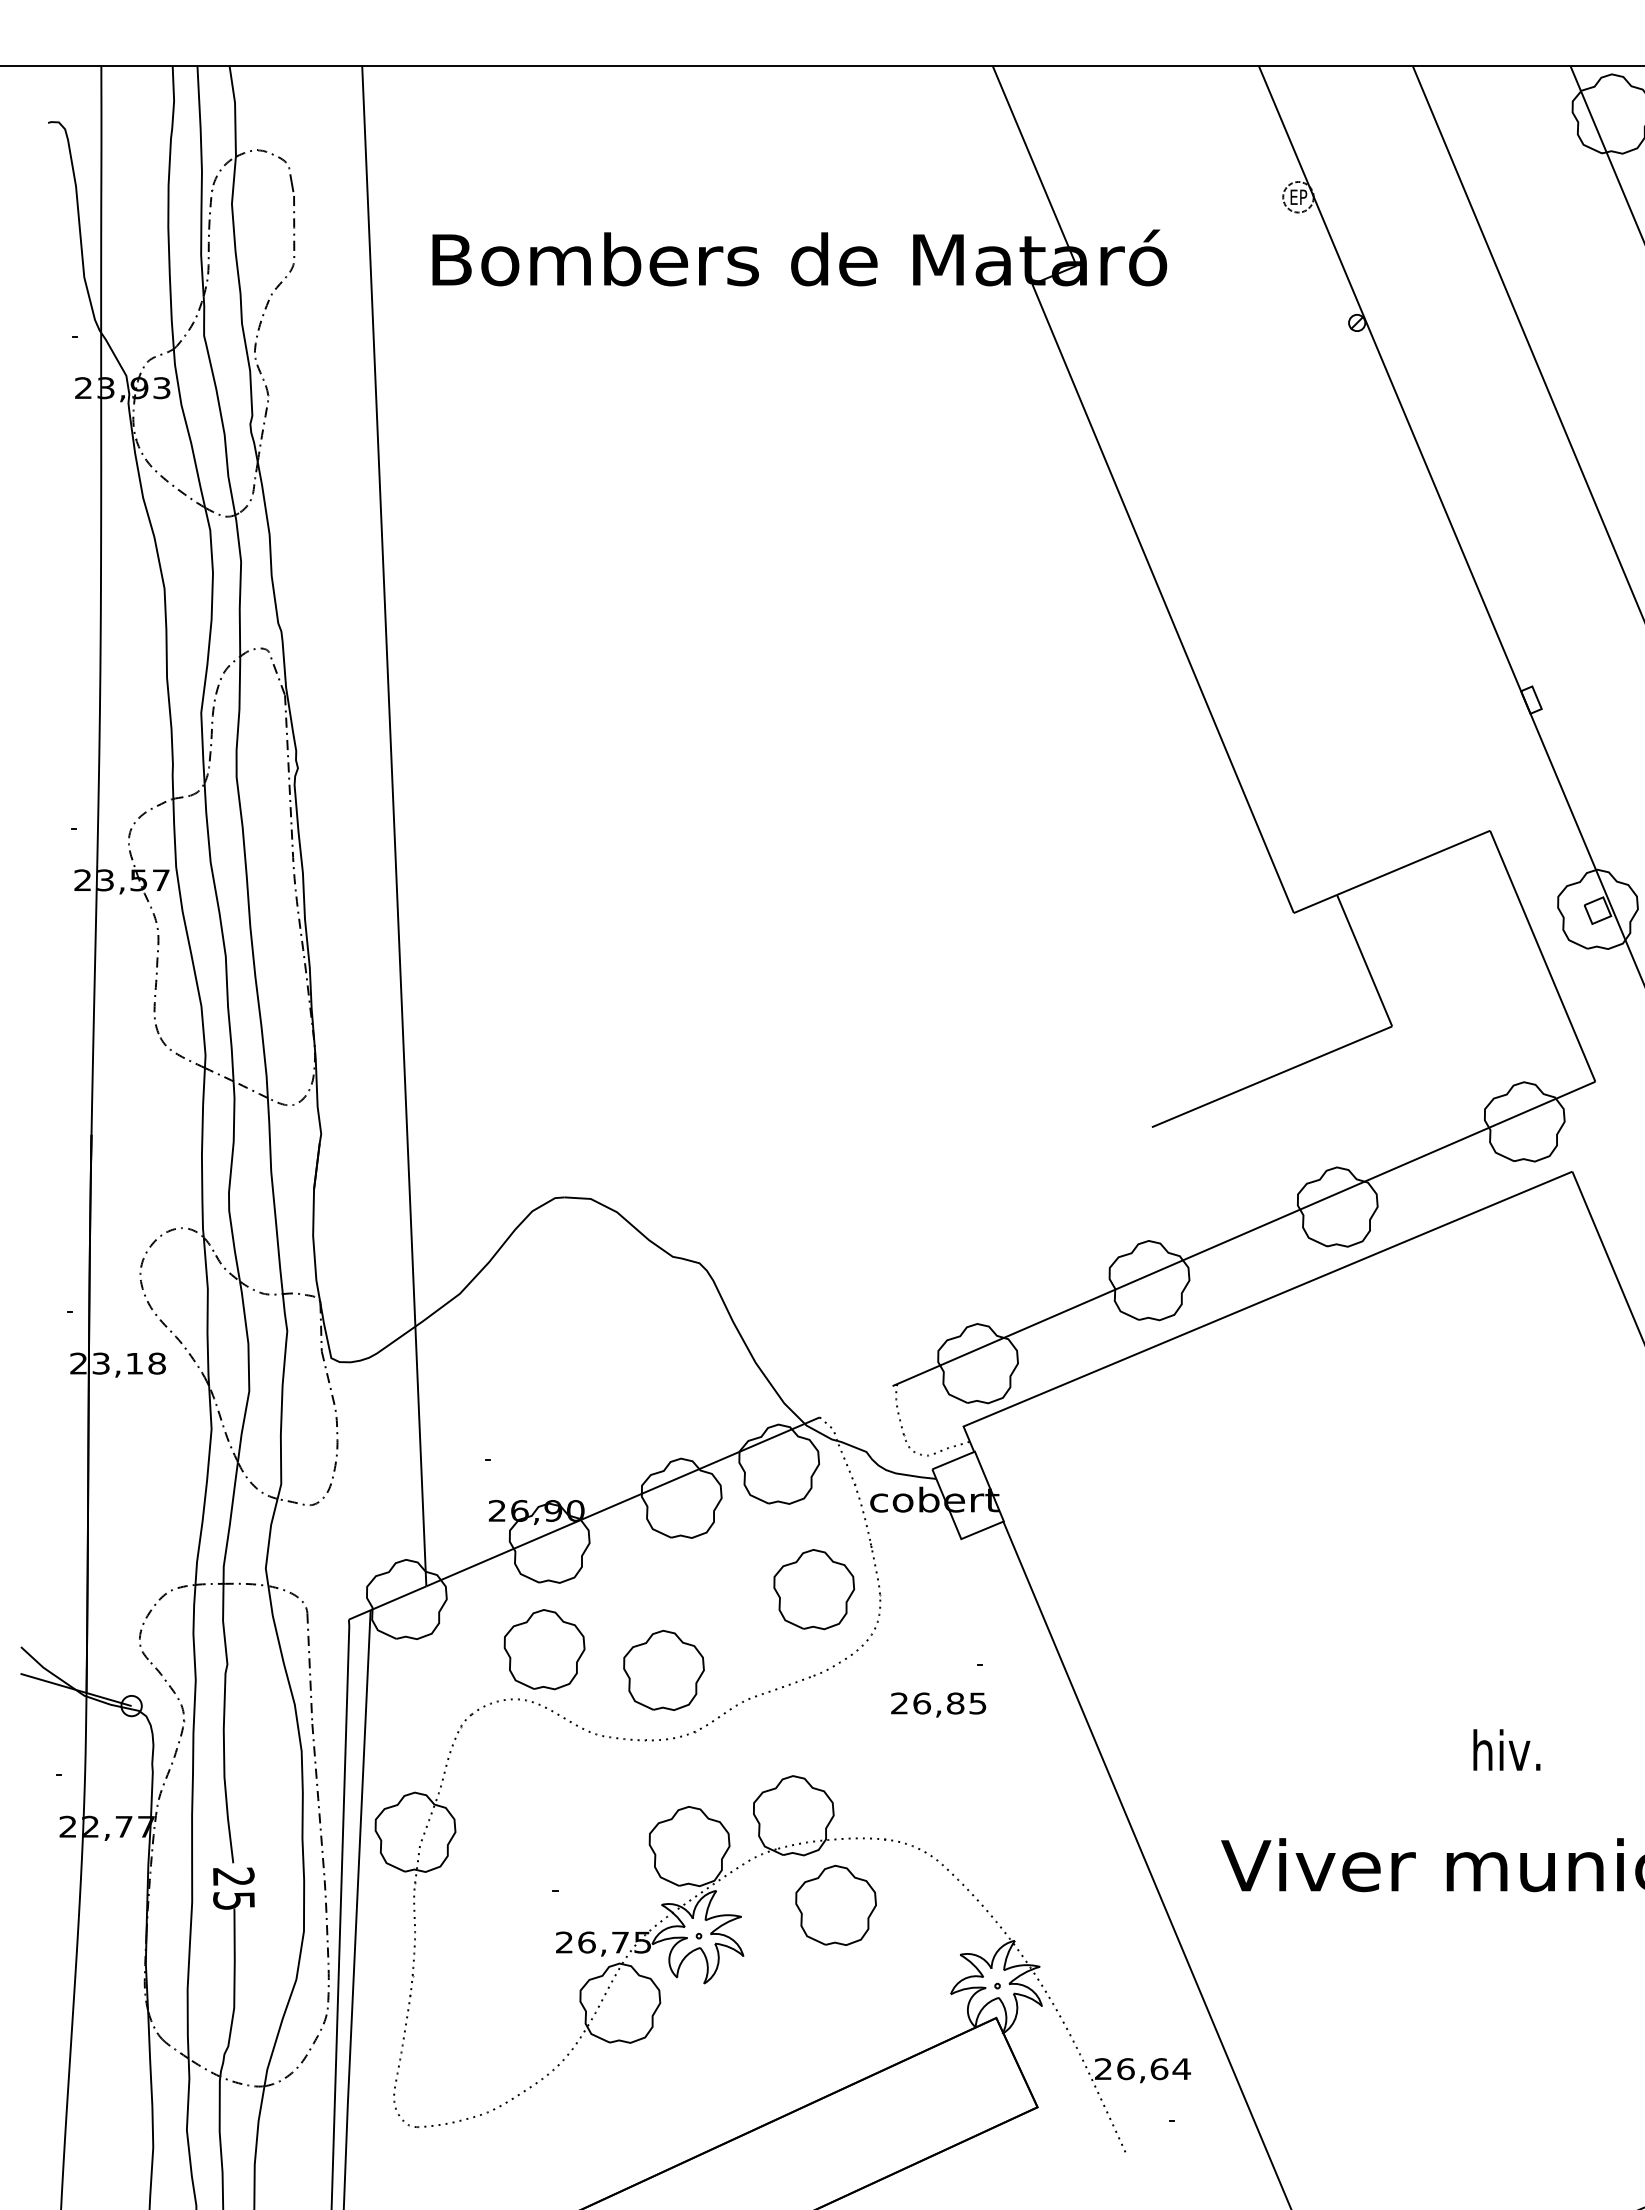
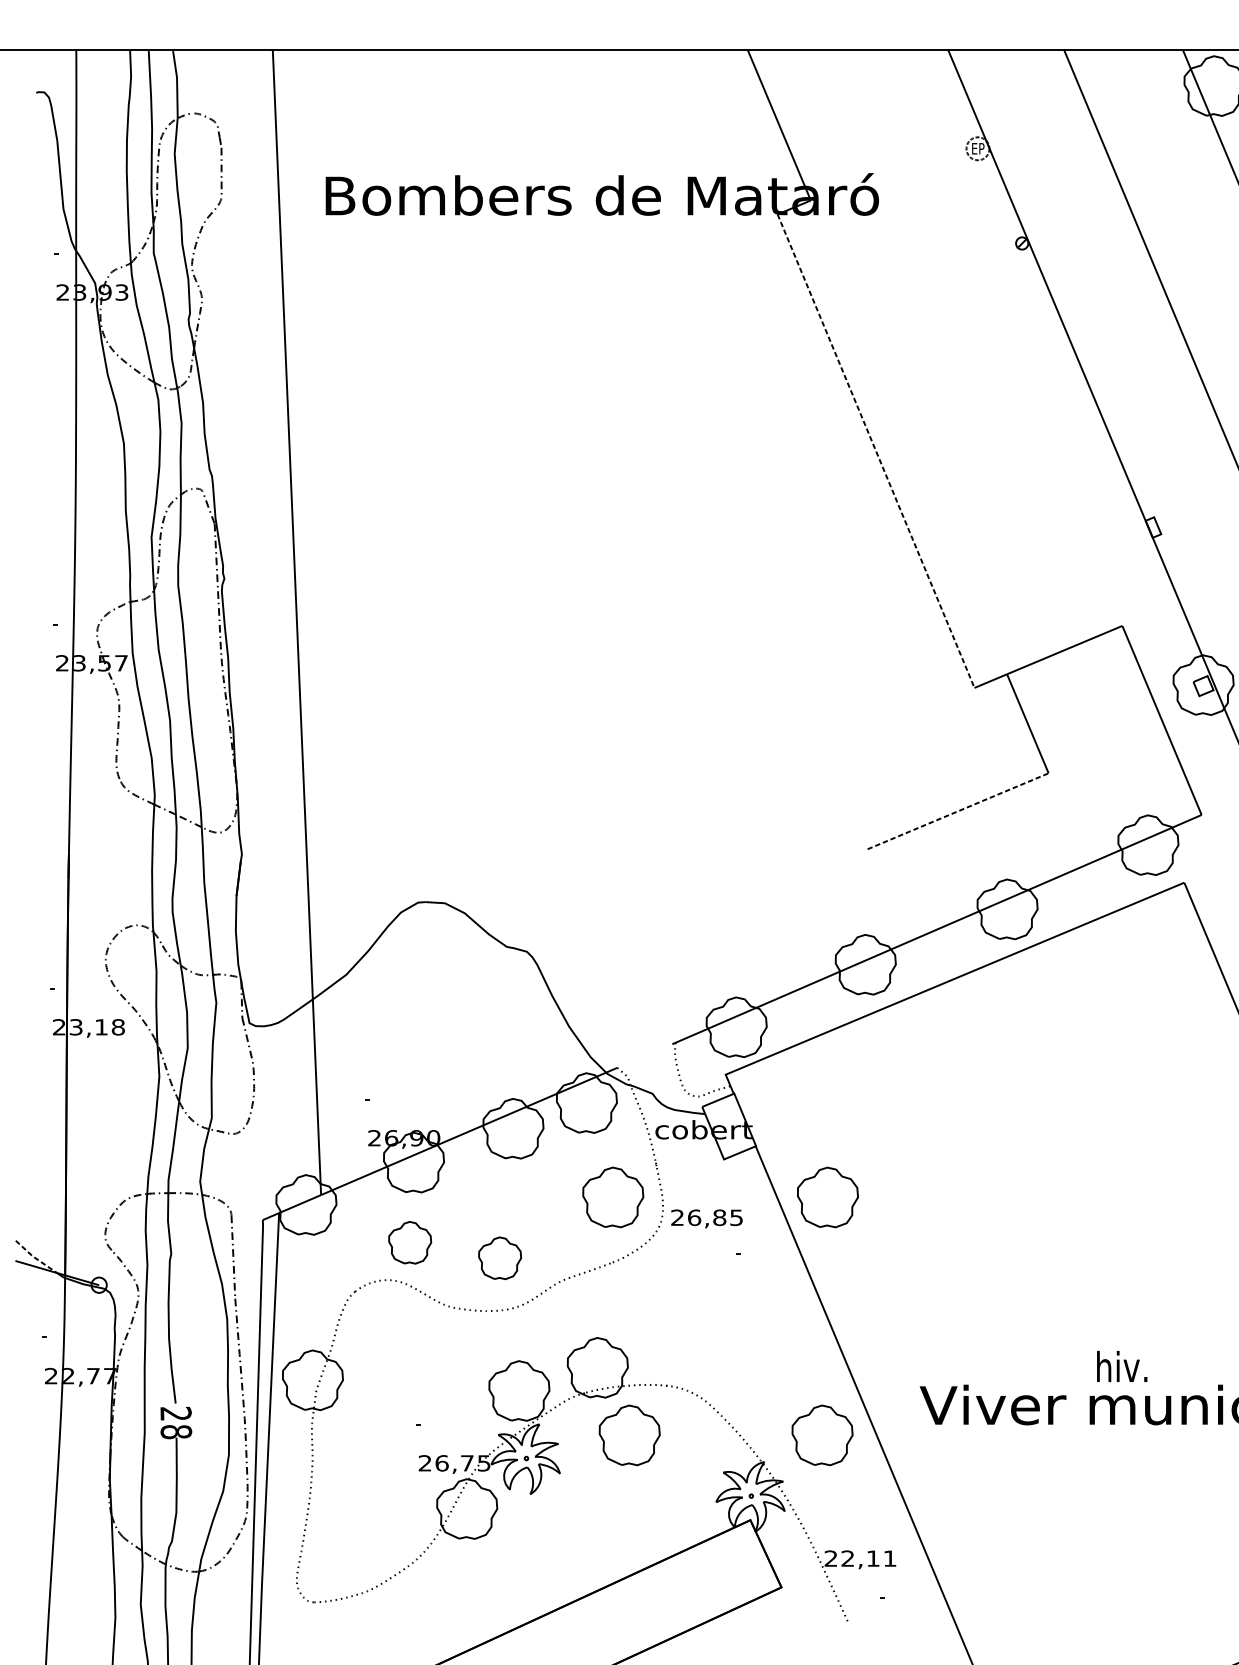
line: (1163, 599) -> (876, 451), solid -> dashed
line: (1272, 1076) -> (958, 811), solid -> dashed
part: (1099, 1589) -> (828, 1197), added
part: (544, 1649) -> (410, 1242), size x0.7
line: (46, 1669) -> (35, 1257), solid -> dashed
part: (663, 1669) -> (499, 1257), size x0.7
text: (938, 1704) -> (706, 1218), moved
text: (1506, 1749) -> (1121, 1366), moved
text: (234, 1900) -> (176, 1431), 25 -> 28
part: (1091, 1904) -> (822, 1434), added
text: (1154, 2069) -> (869, 1558), 26,64 -> 22,11

